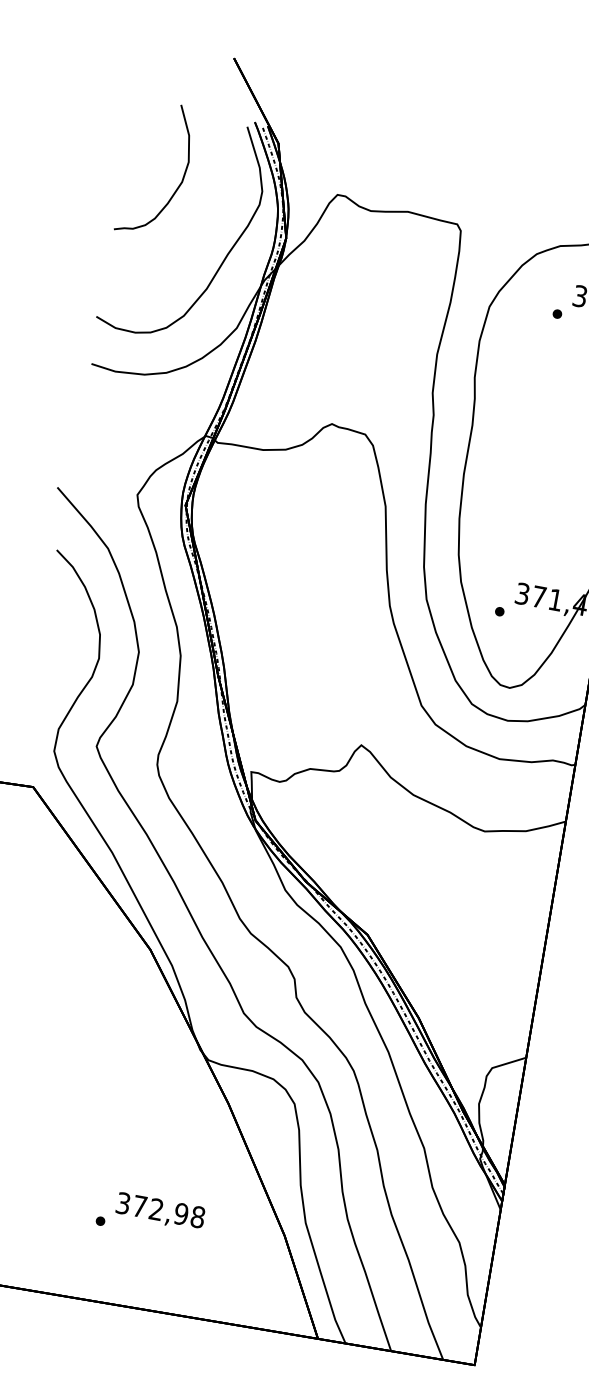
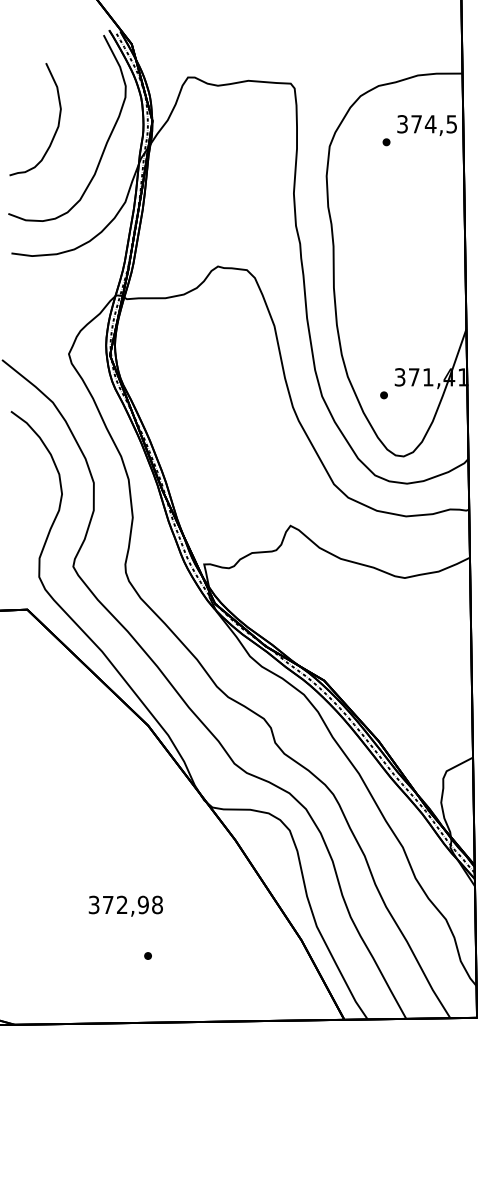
curve: (181, 179) -> (57, 124), moved
text: (160, 1210) -> (125, 905), moved

